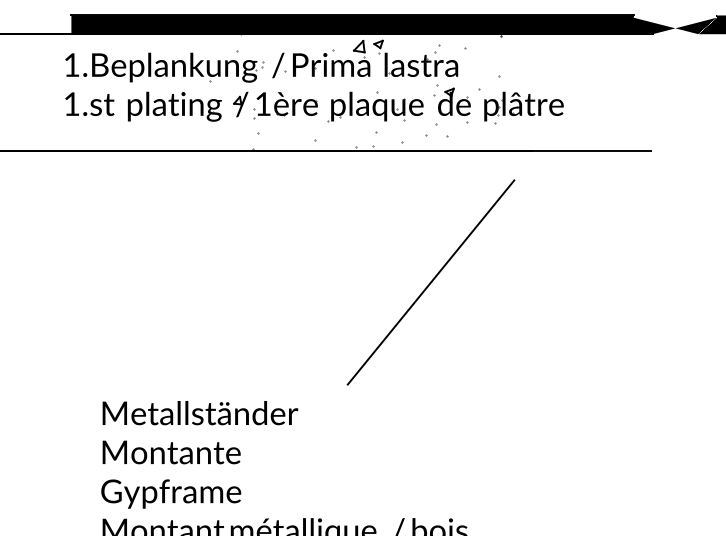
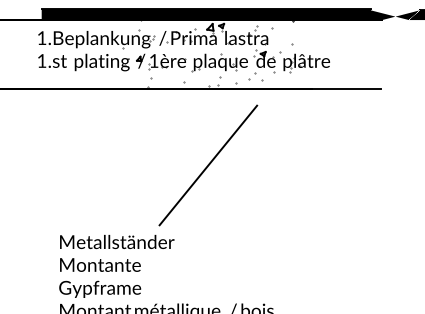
line: (431, 282) -> (208, 165), moved

